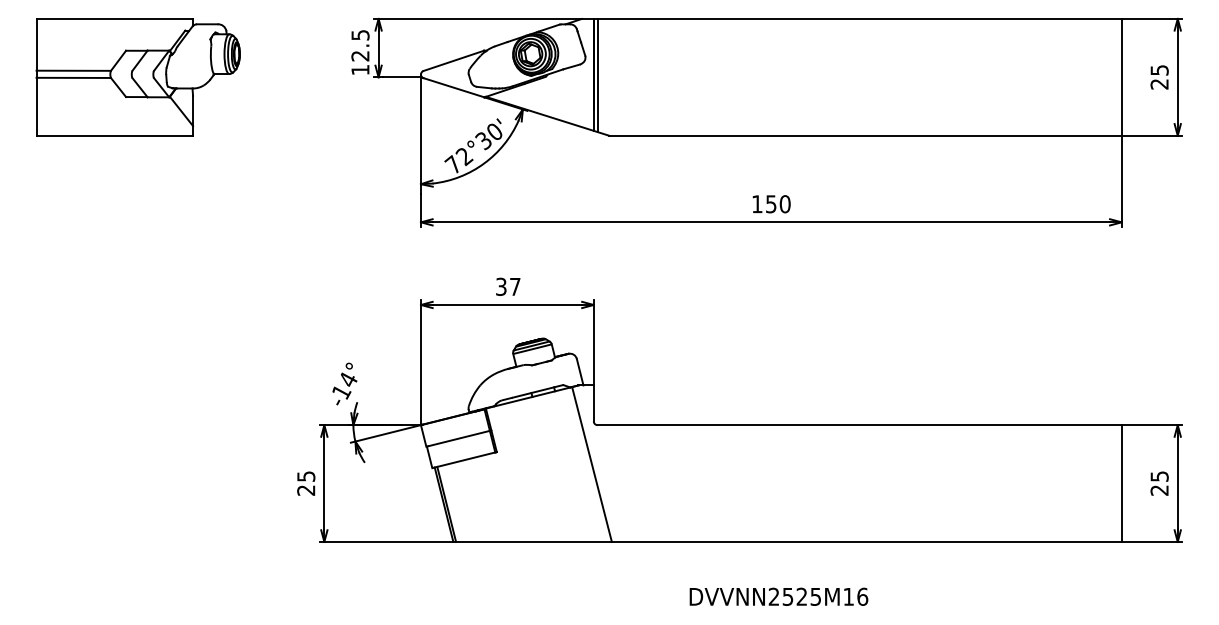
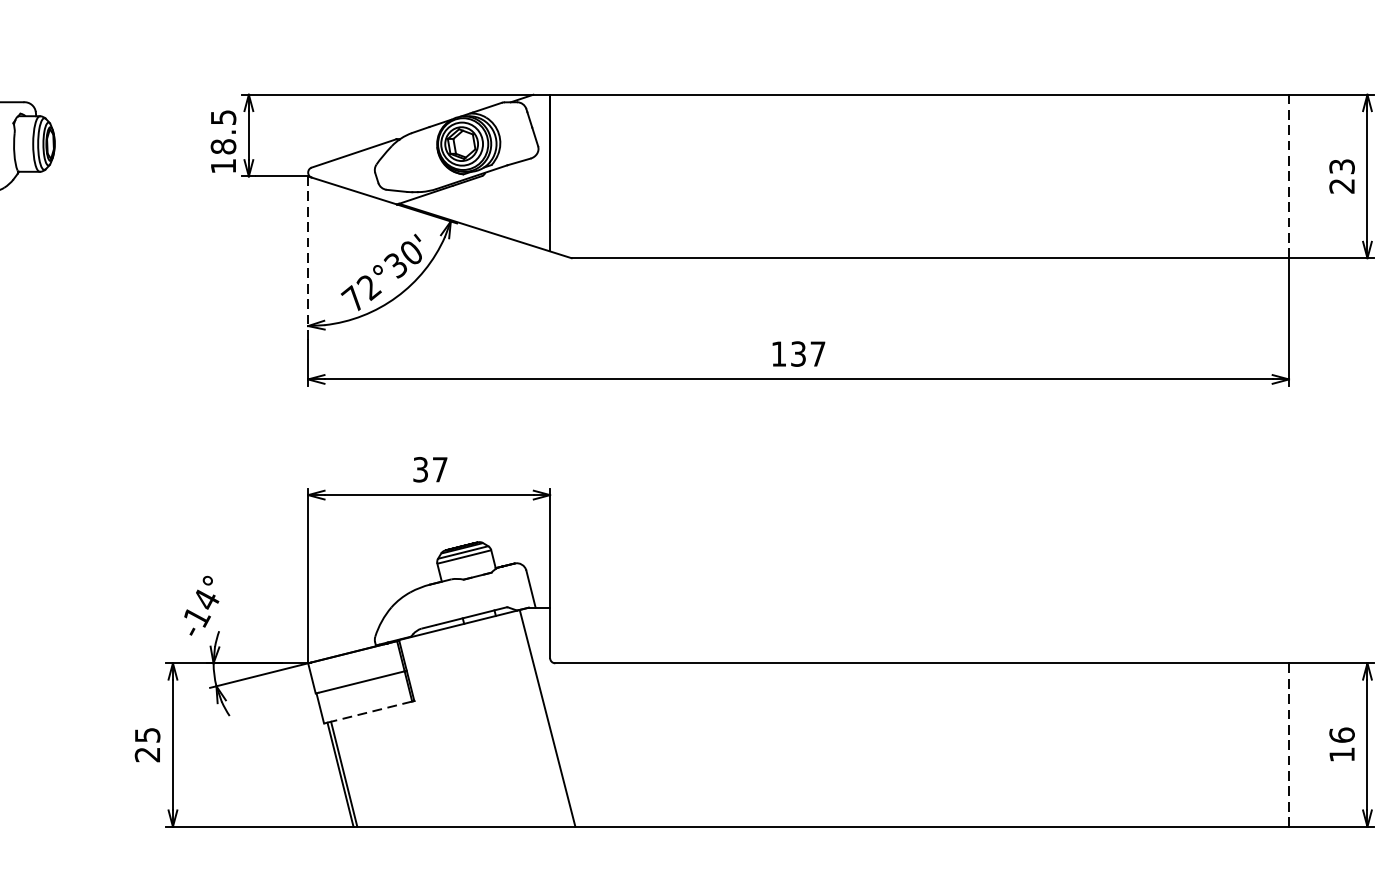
text: (360, 55) -> (223, 145), 12.5 -> 18.5
text: (1158, 70) -> (1340, 166), 25 -> 23
line: (597, 75) -> (555, 173), removed
line: (1121, 76) -> (1288, 175), solid -> dashed
line: (420, 134) -> (307, 256), solid -> dashed
text: (778, 204) -> (808, 354), 150 -> 137
line: (465, 459) -> (370, 711), solid -> dashed
text: (1159, 483) -> (1341, 744), 25 -> 16
line: (1121, 484) -> (1288, 746), solid -> dashed

